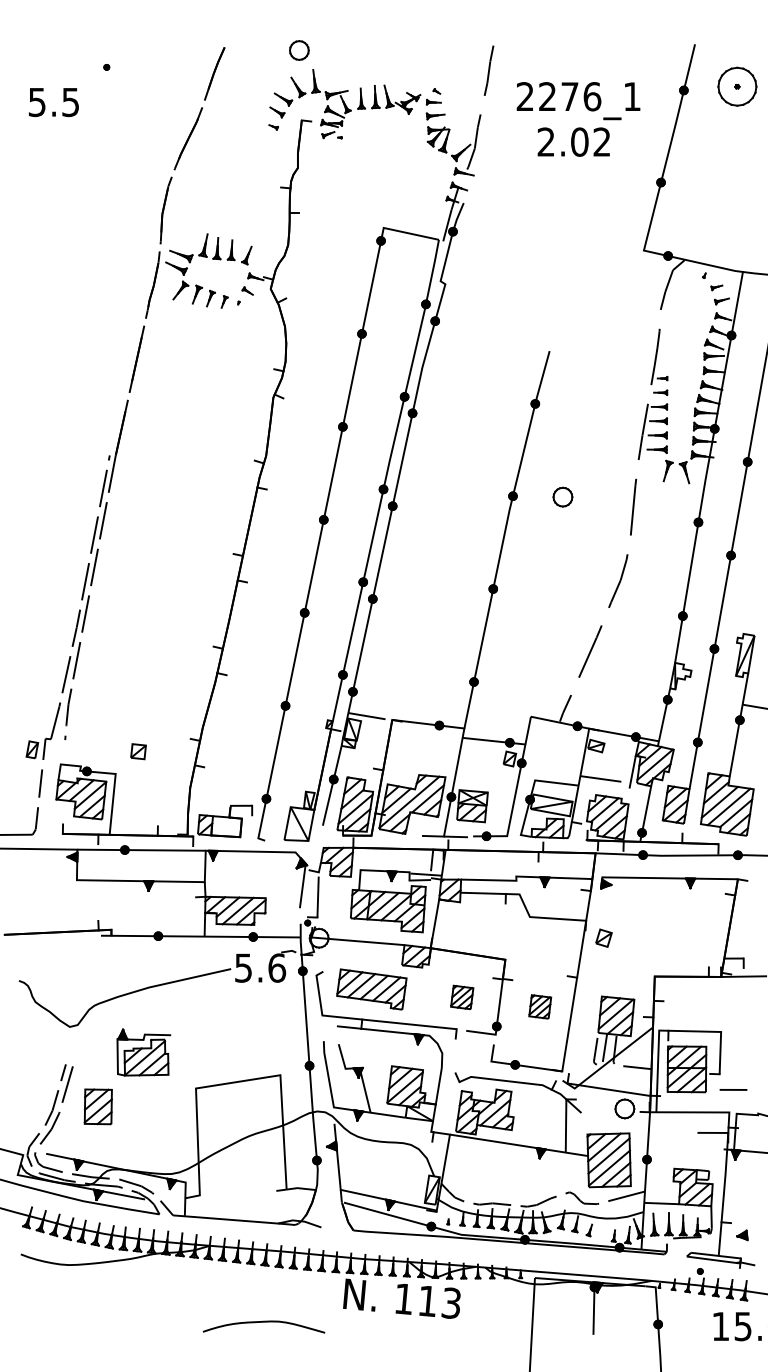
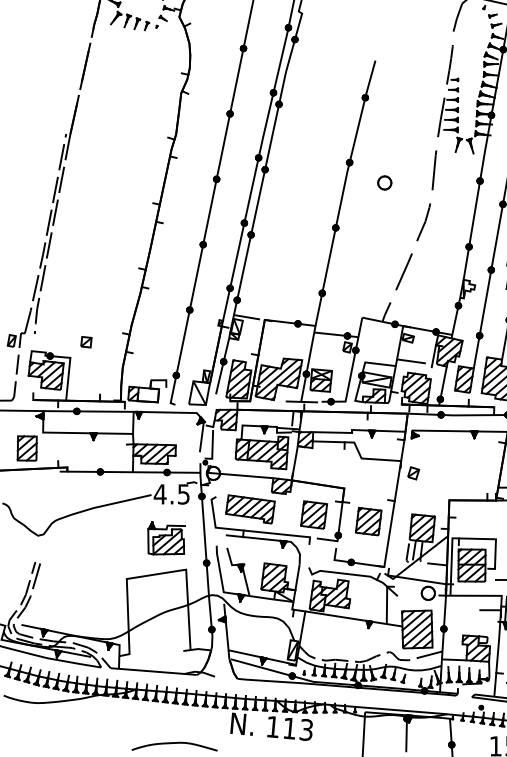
part: (562, 496) -> (384, 182), moved
text: (260, 967) -> (172, 493), 5.6 -> 4.5
part: (461, 997) -> (313, 515), size x1.67
part: (540, 1006) -> (369, 521), size x1.67
part: (143, 1052) -> (166, 538), moved
part: (97, 1106) -> (26, 448), moved

